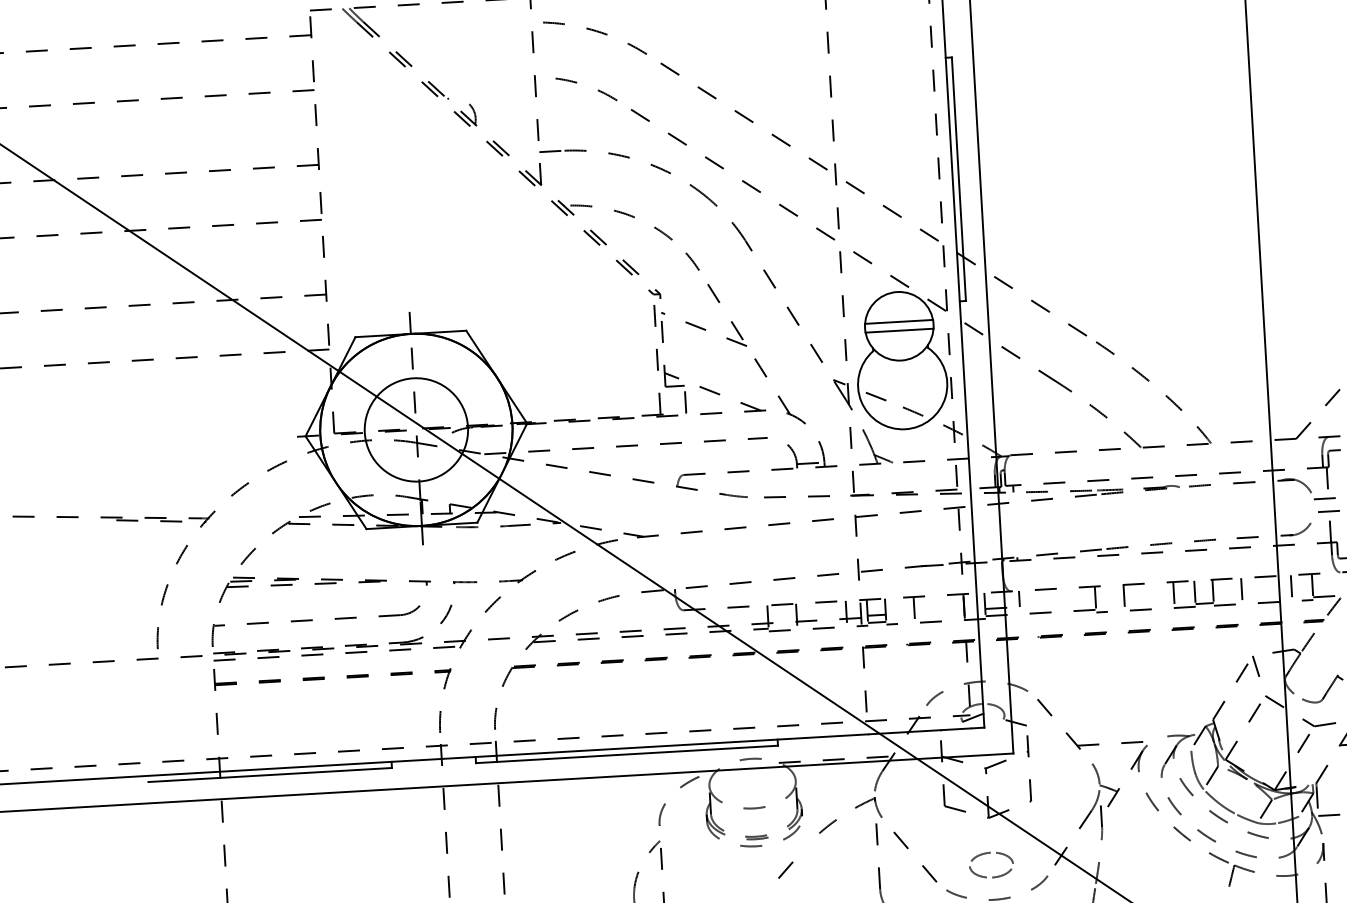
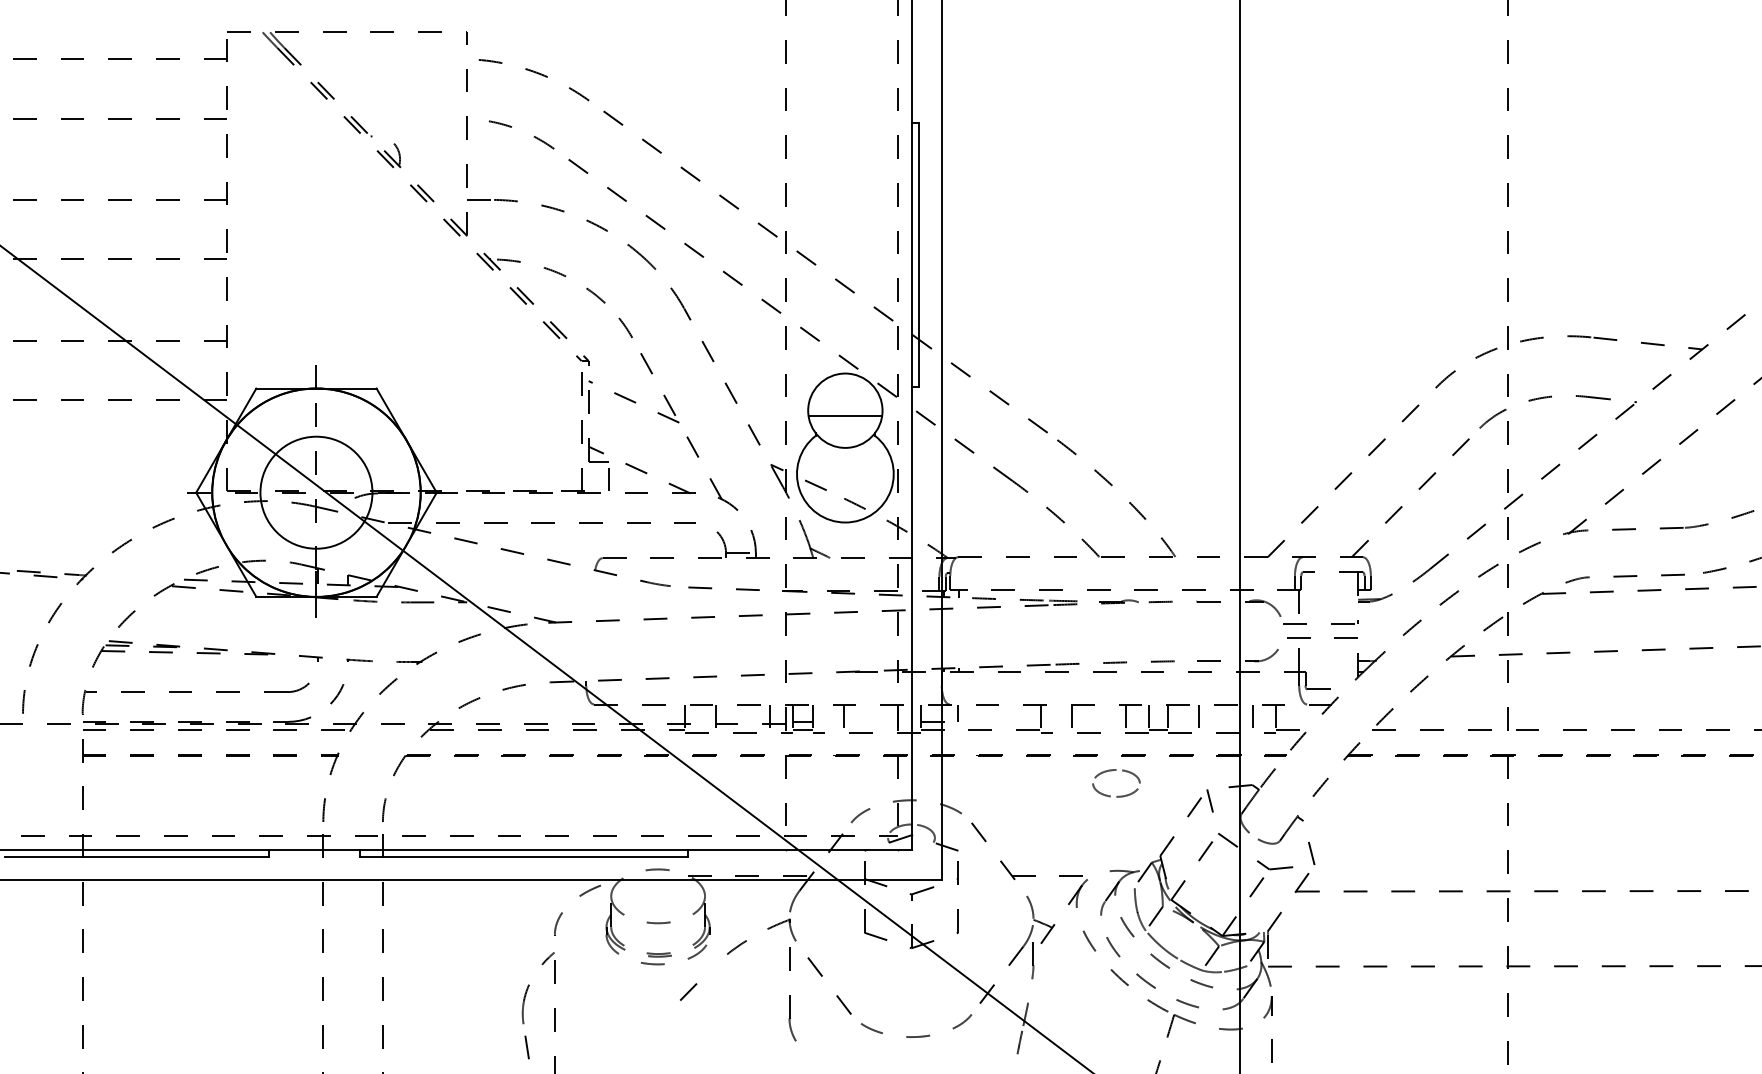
line: (899, 321) -> (845, 405), removed
part: (993, 876) -> (1118, 795), moved

